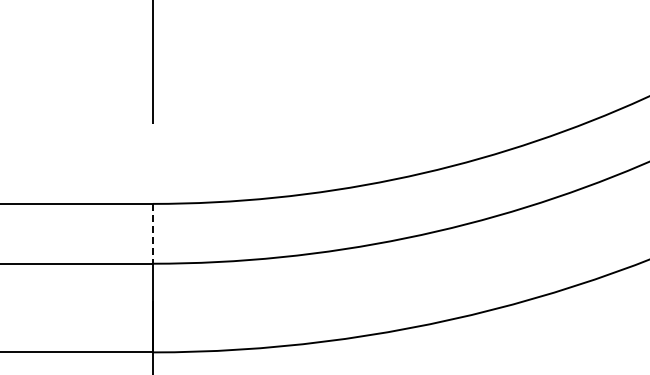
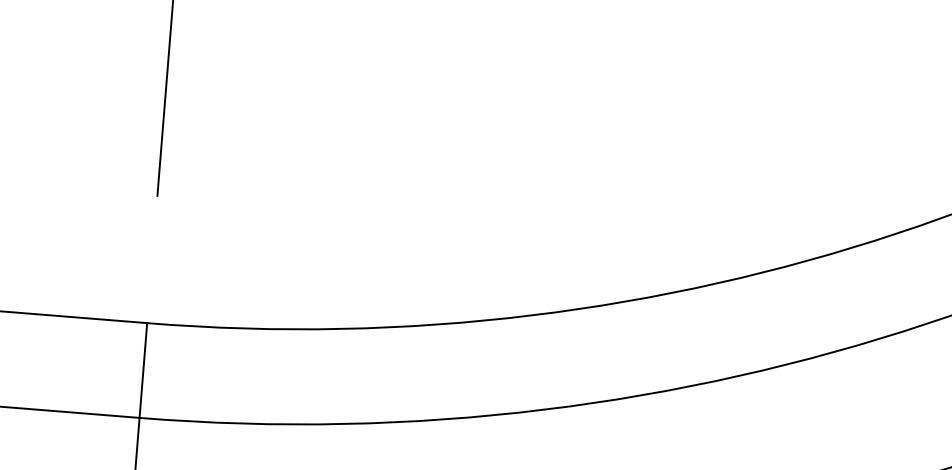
line: (152, 233) -> (142, 369), dashed -> solid

